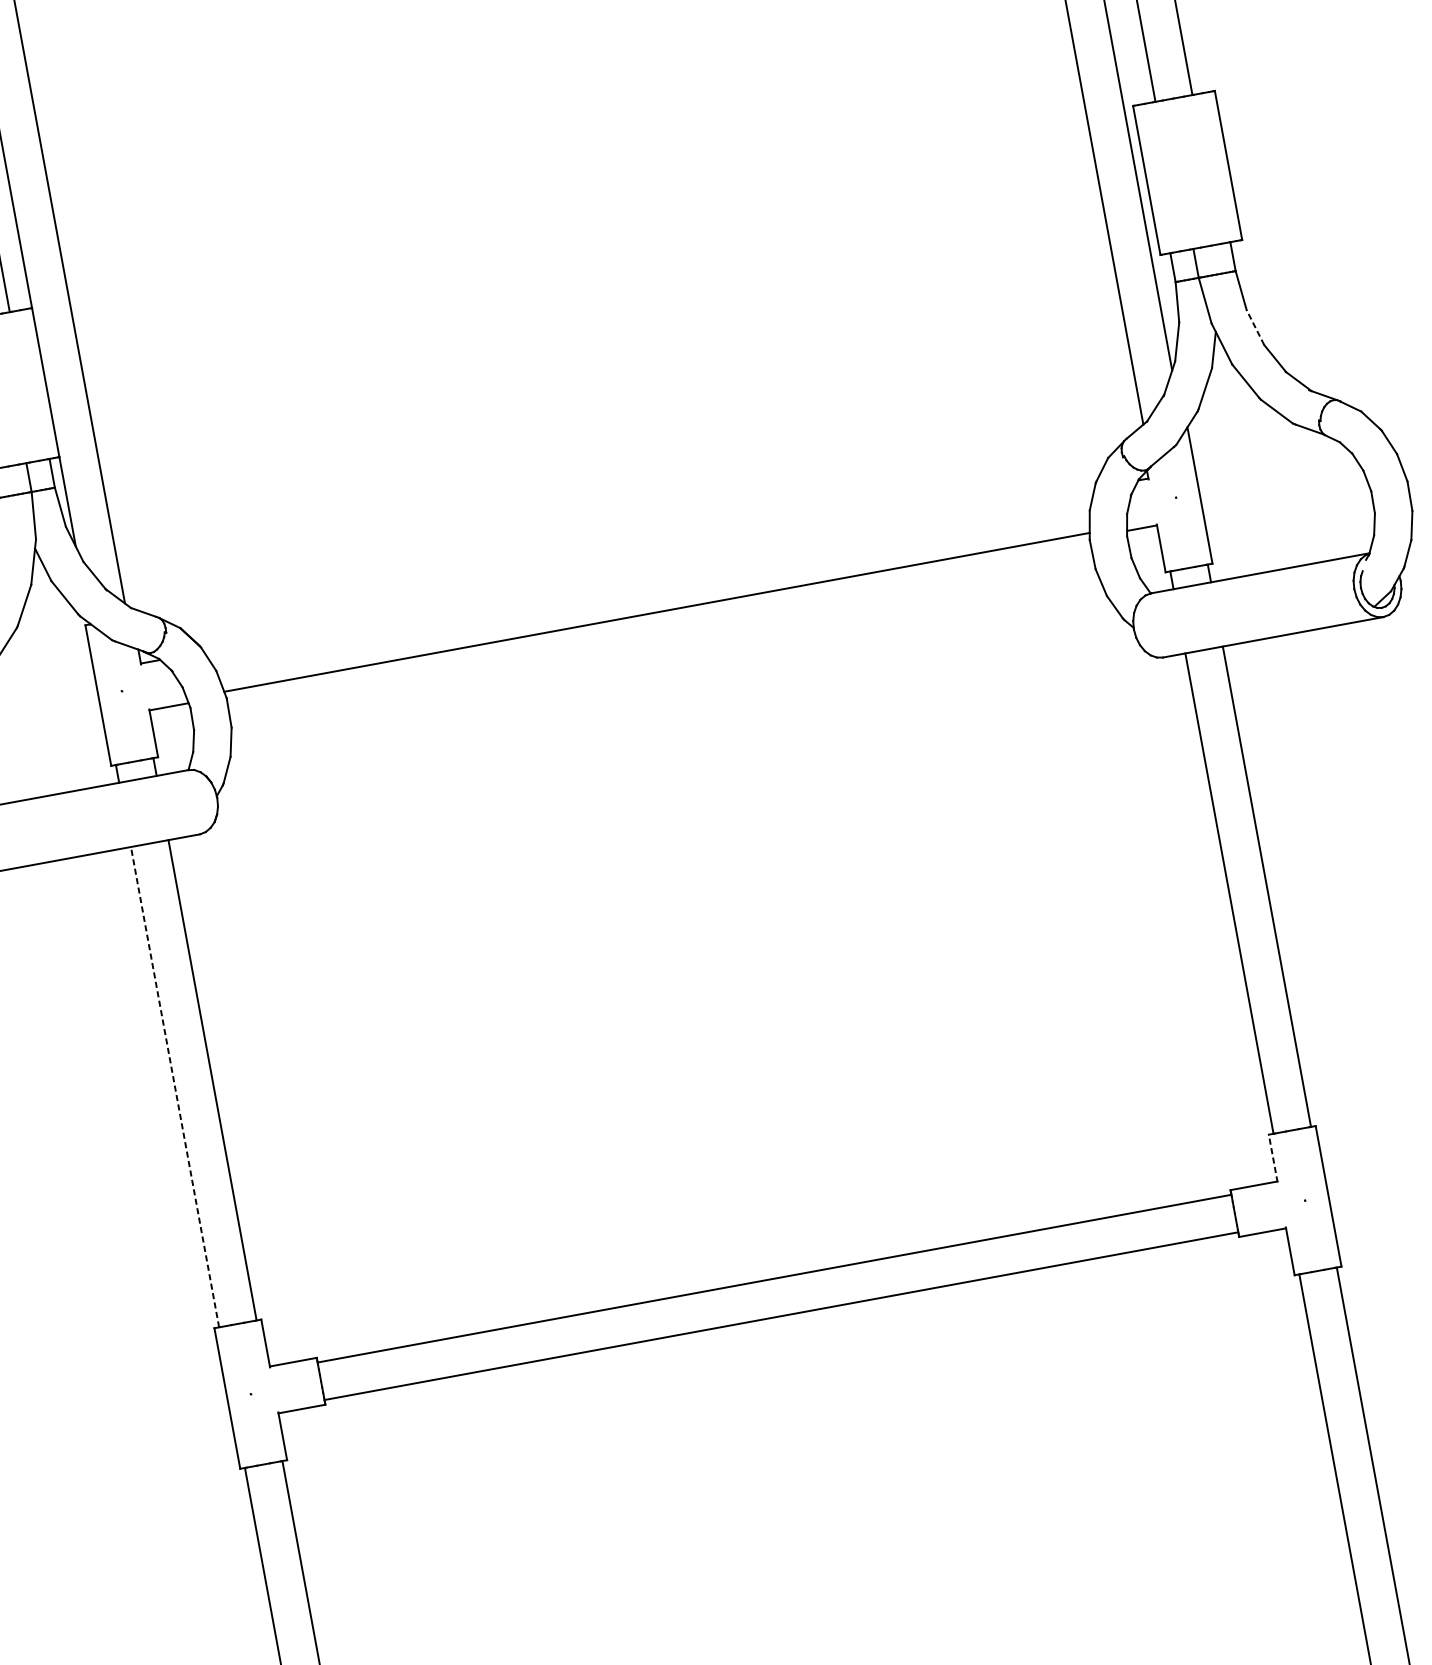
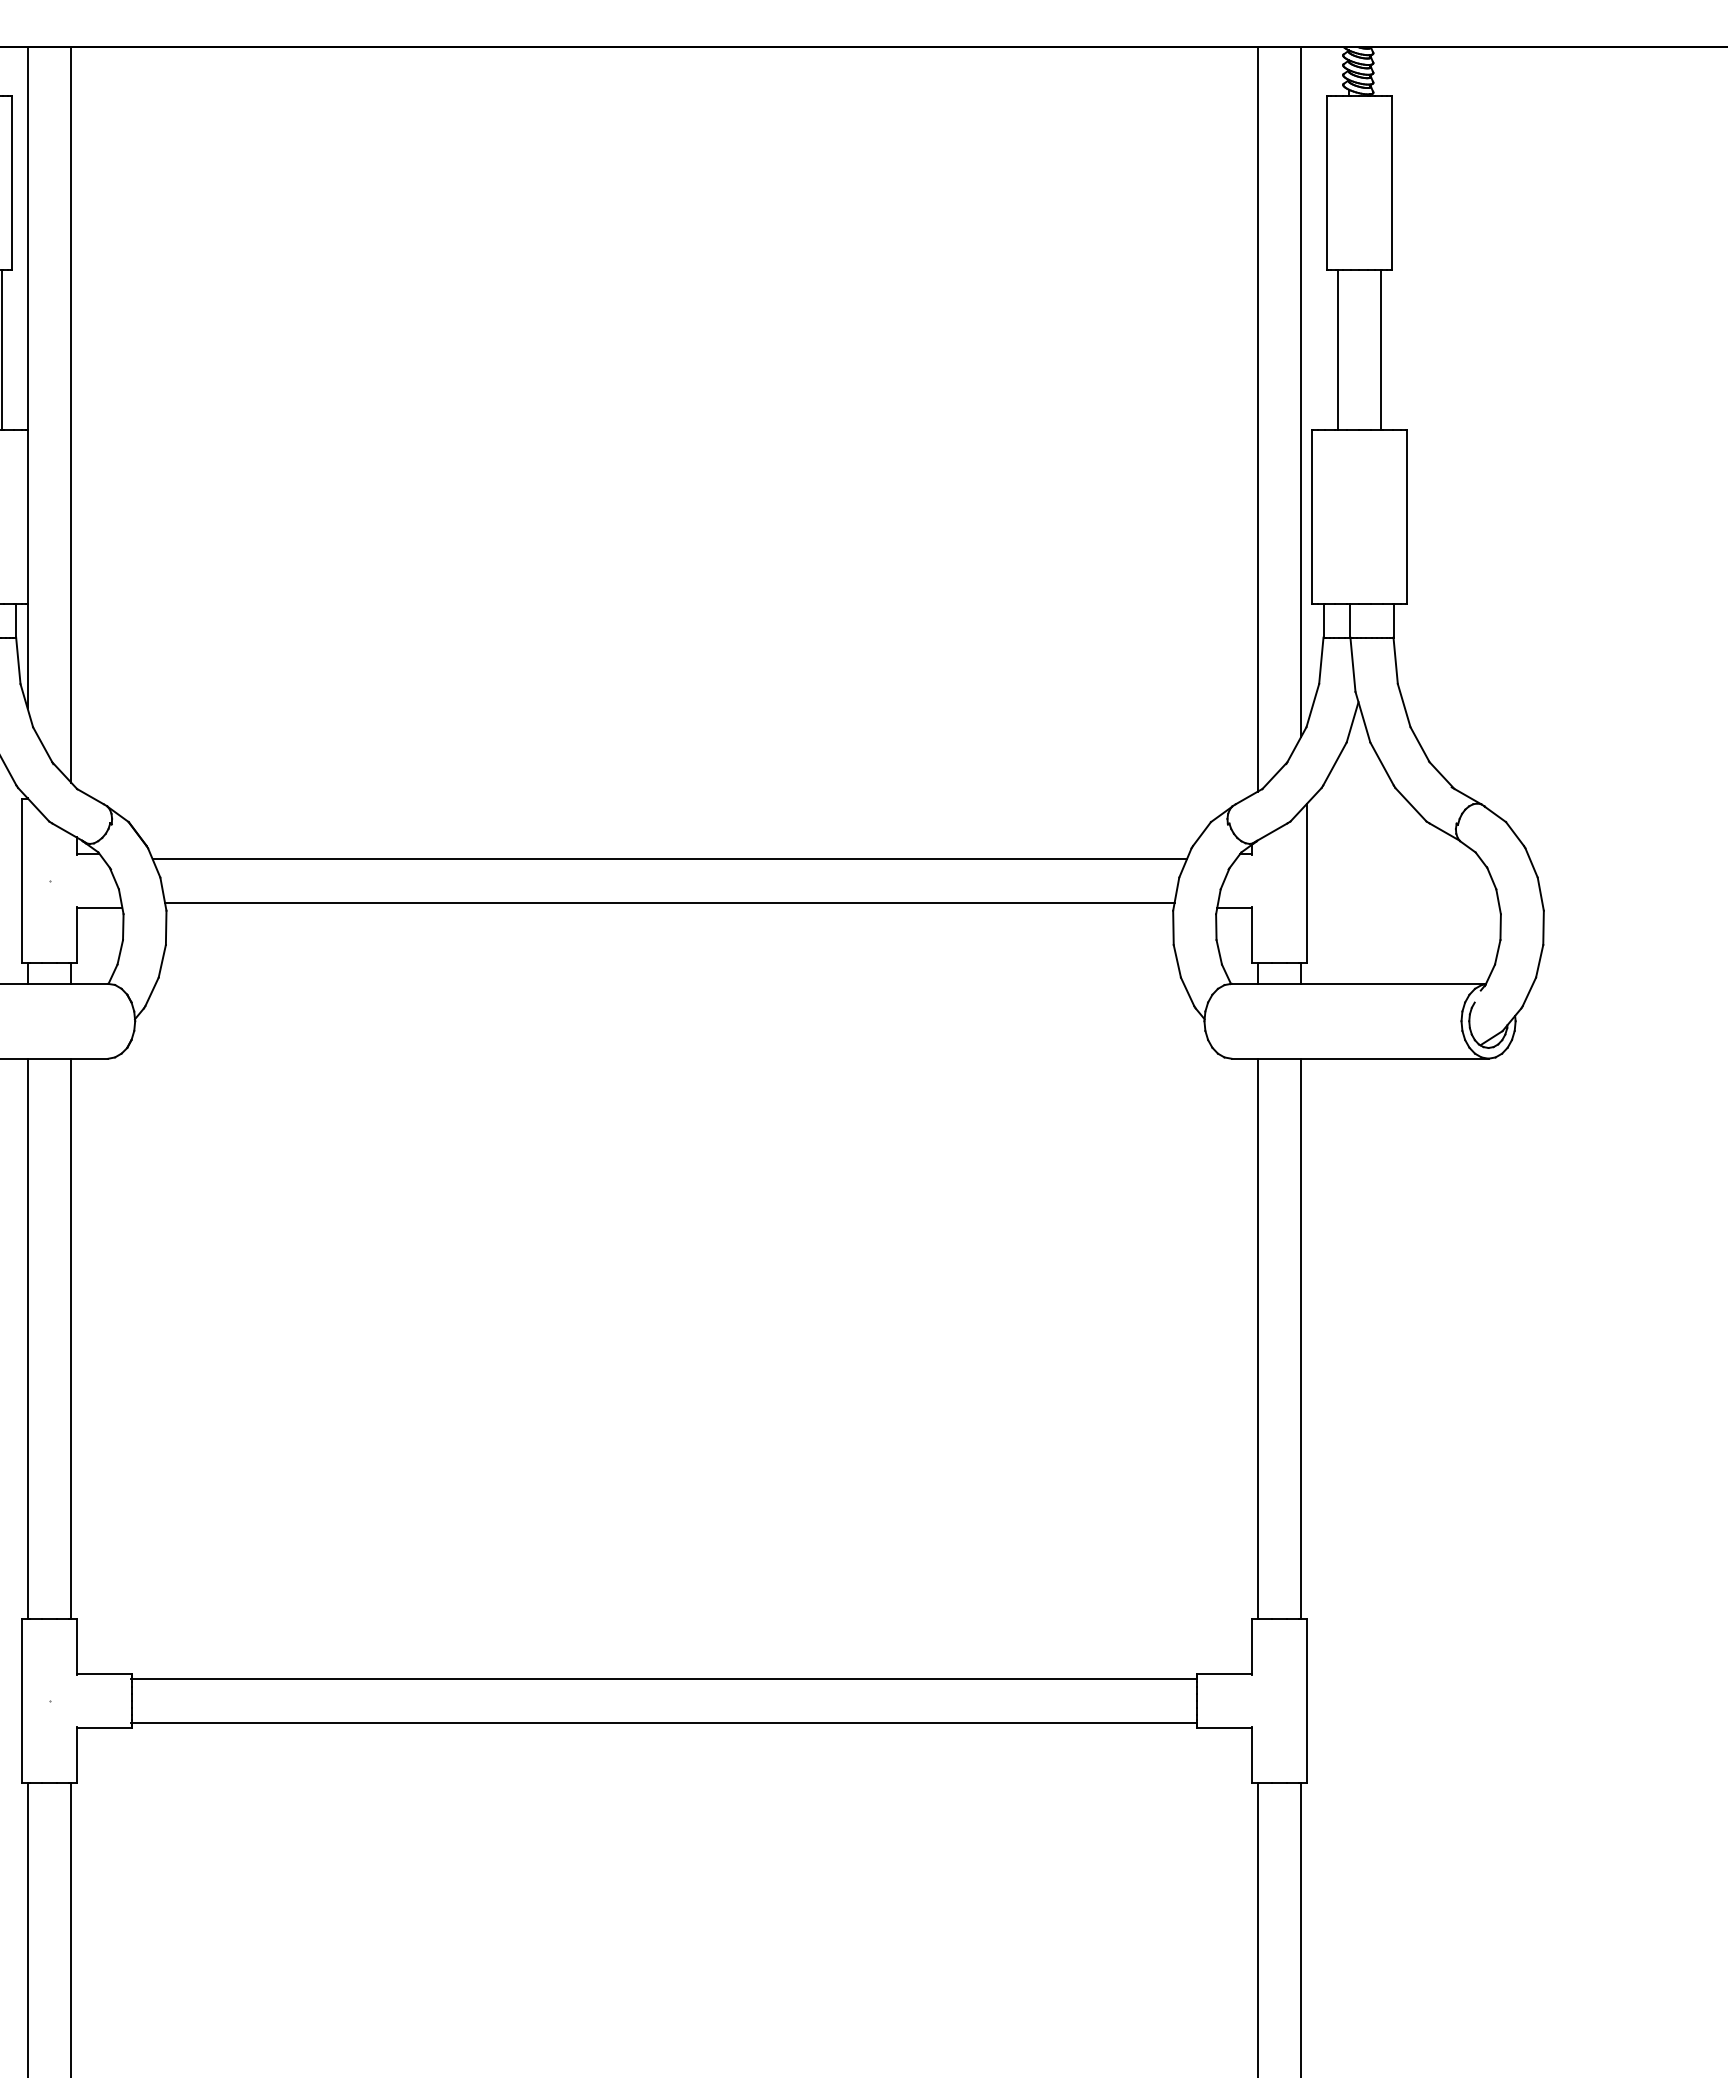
line: (1255, 327) -> (1404, 705), dashed -> solid
line: (649, 575) -> (669, 859), added
line: (174, 1086) -> (27, 1338), dashed -> solid
line: (1273, 1158) -> (1252, 1646), dashed -> solid

